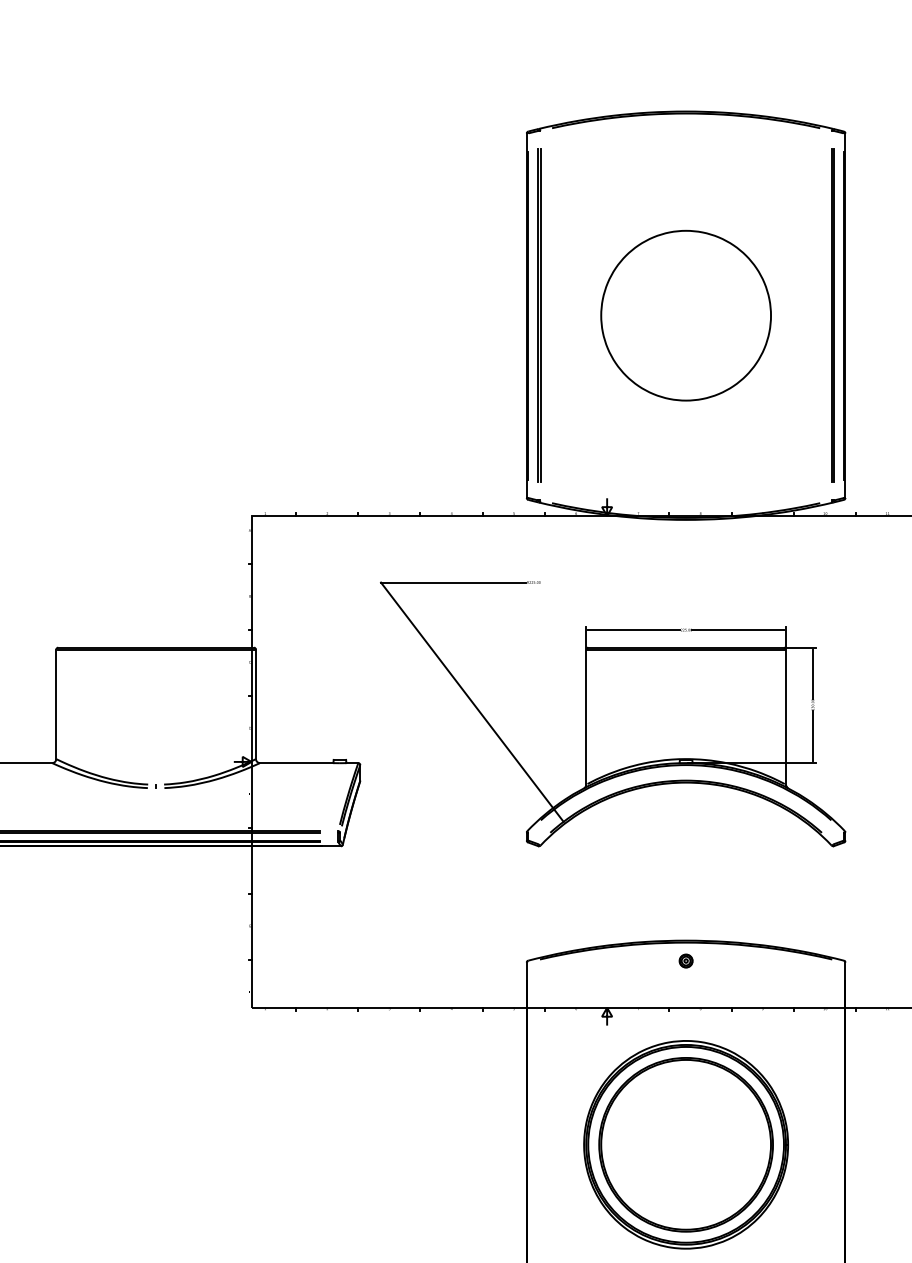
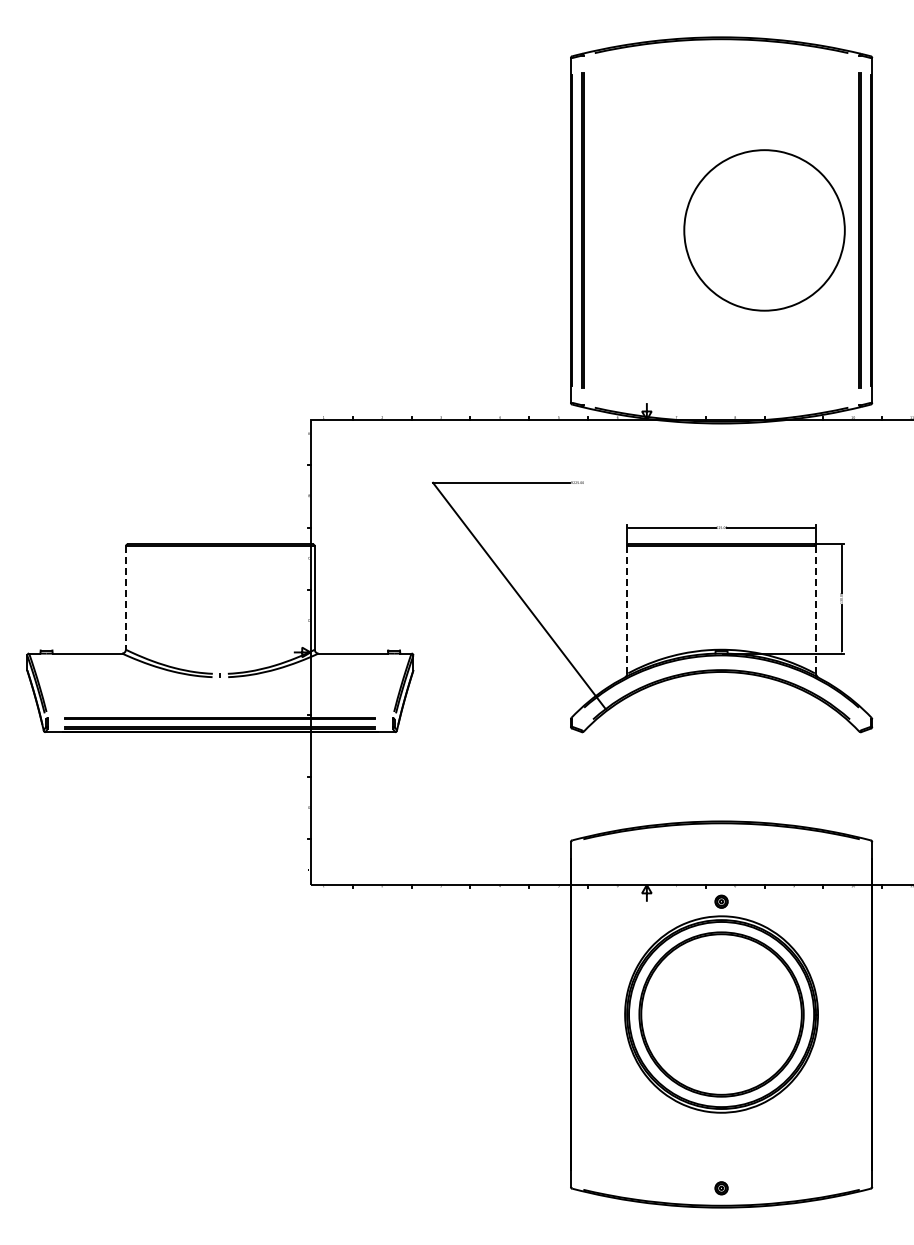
part: (686, 315) -> (764, 230), moved
line: (55, 704) -> (125, 598), solid -> dashed
line: (586, 717) -> (627, 610), solid -> dashed
line: (786, 717) -> (816, 610), solid -> dashed
part: (686, 960) -> (721, 901), moved

